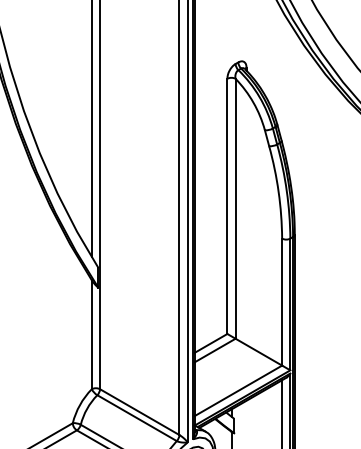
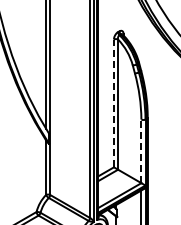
line: (226, 206) -> (113, 103), solid -> dashed
line: (282, 302) -> (141, 151), solid -> dashed

